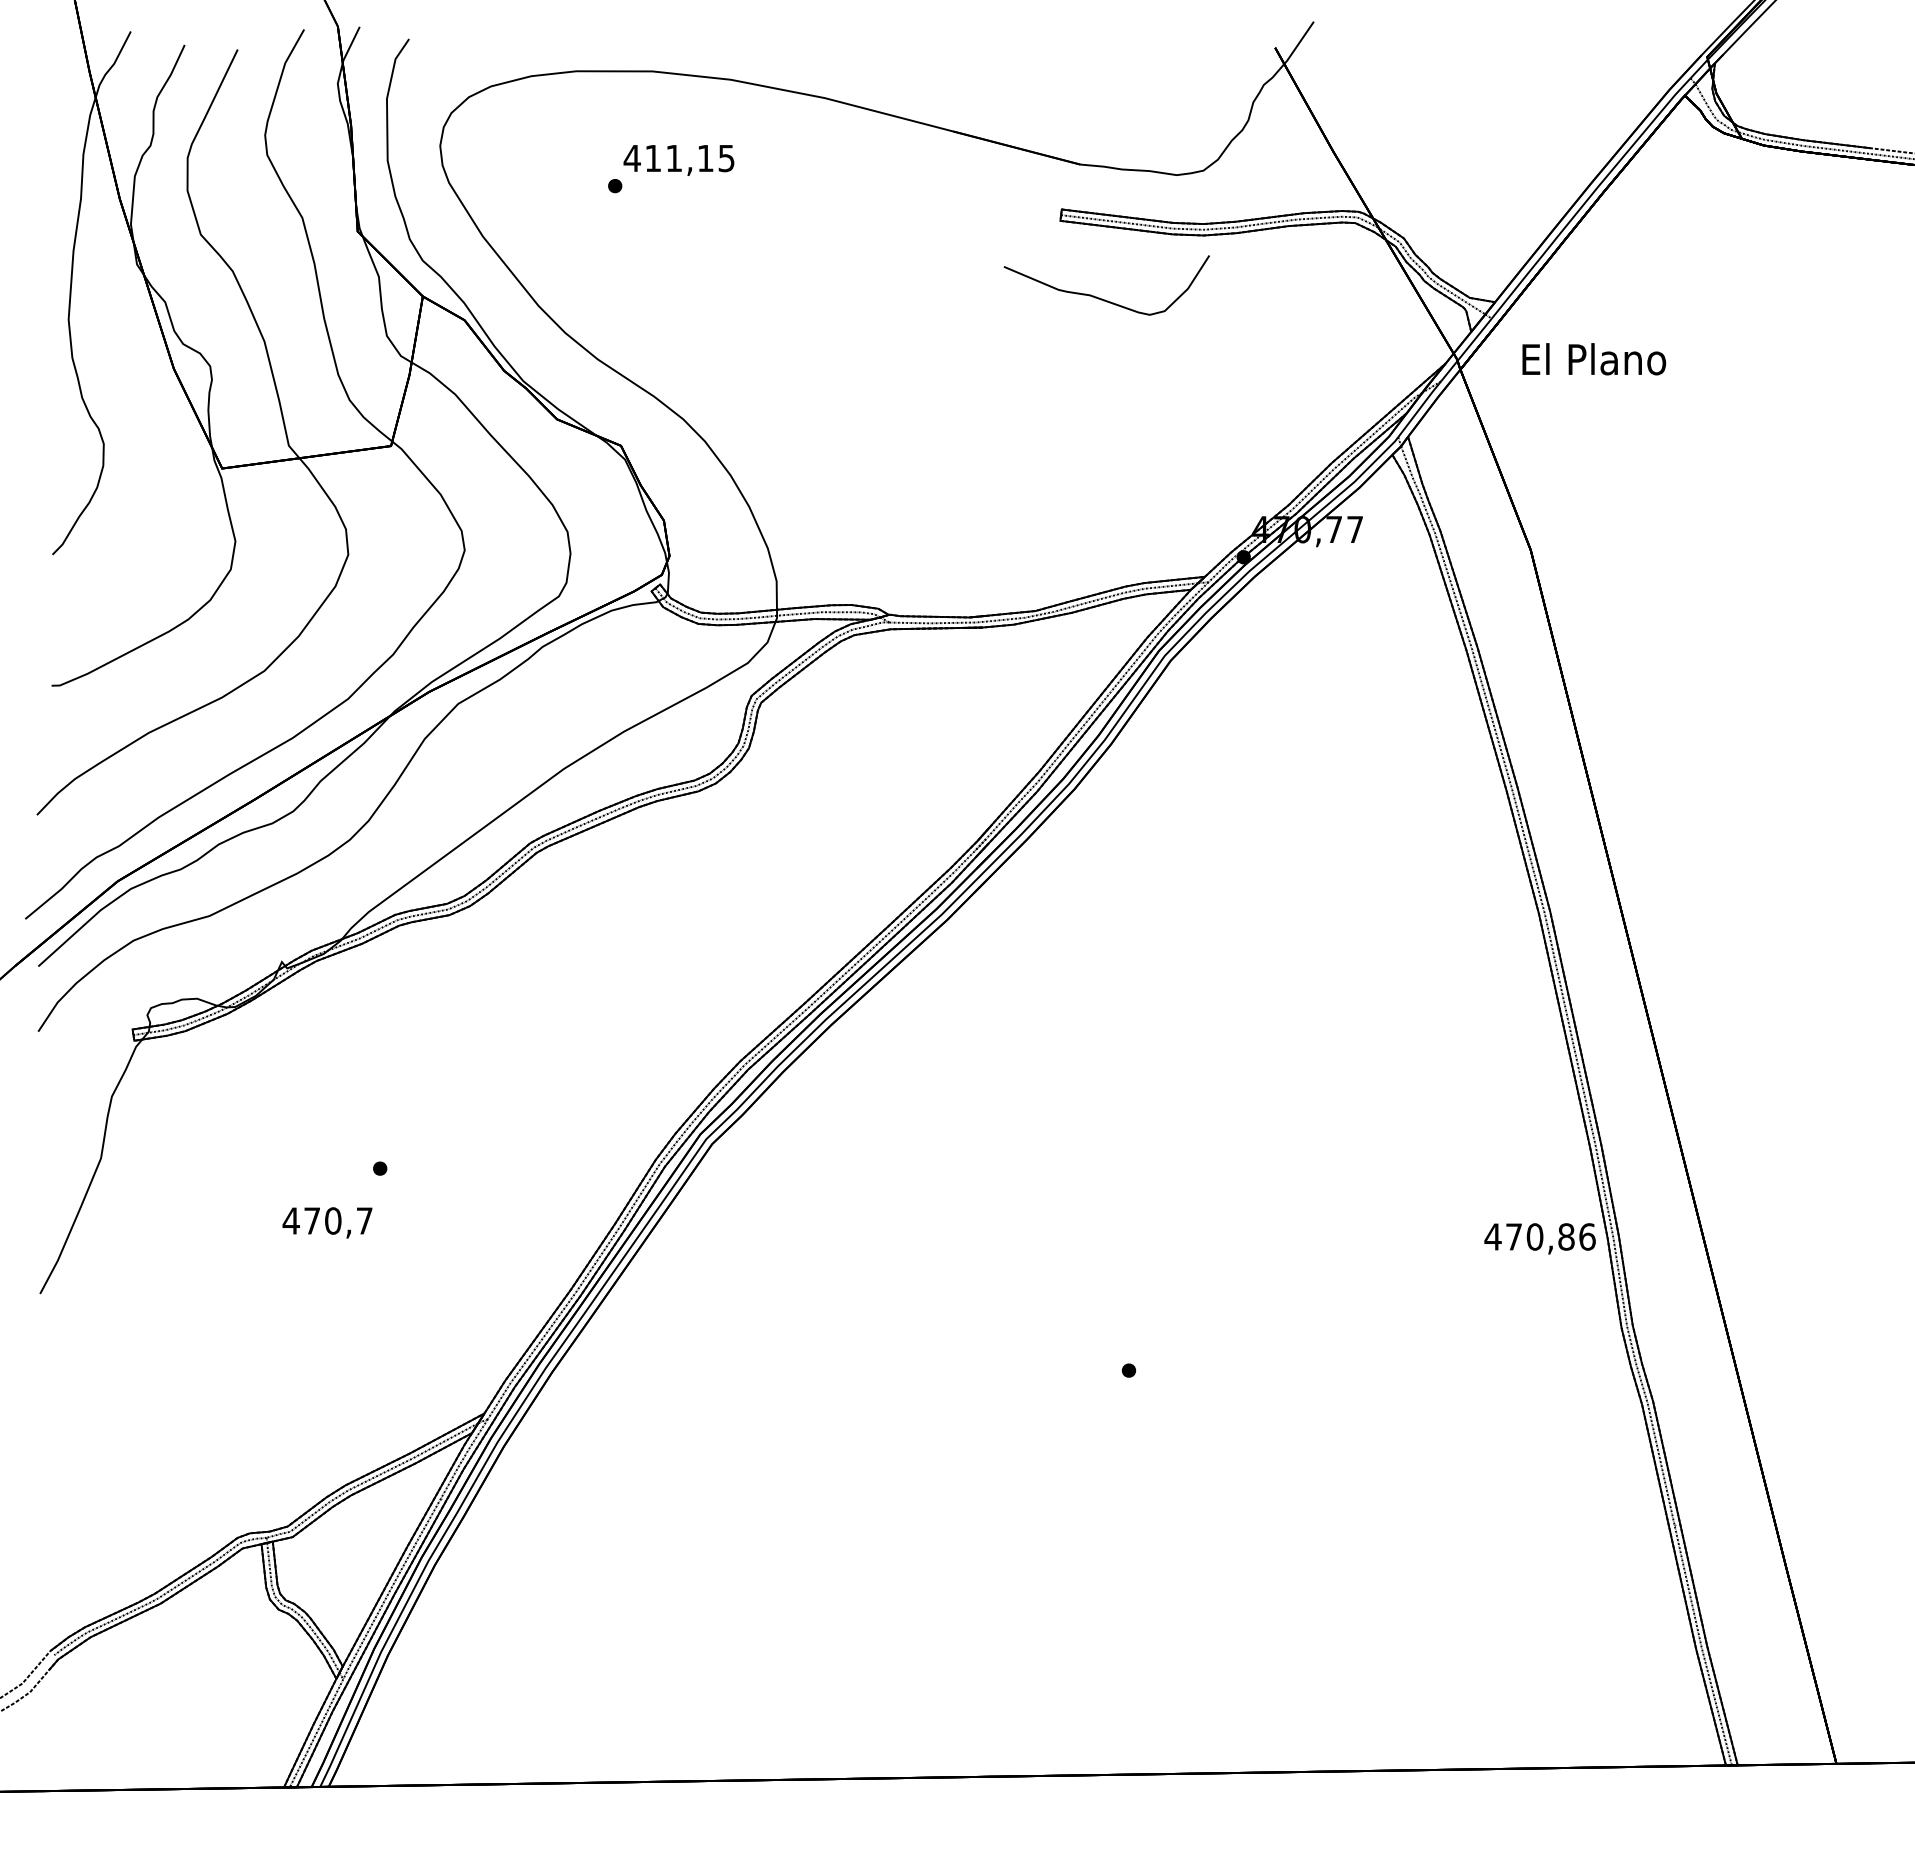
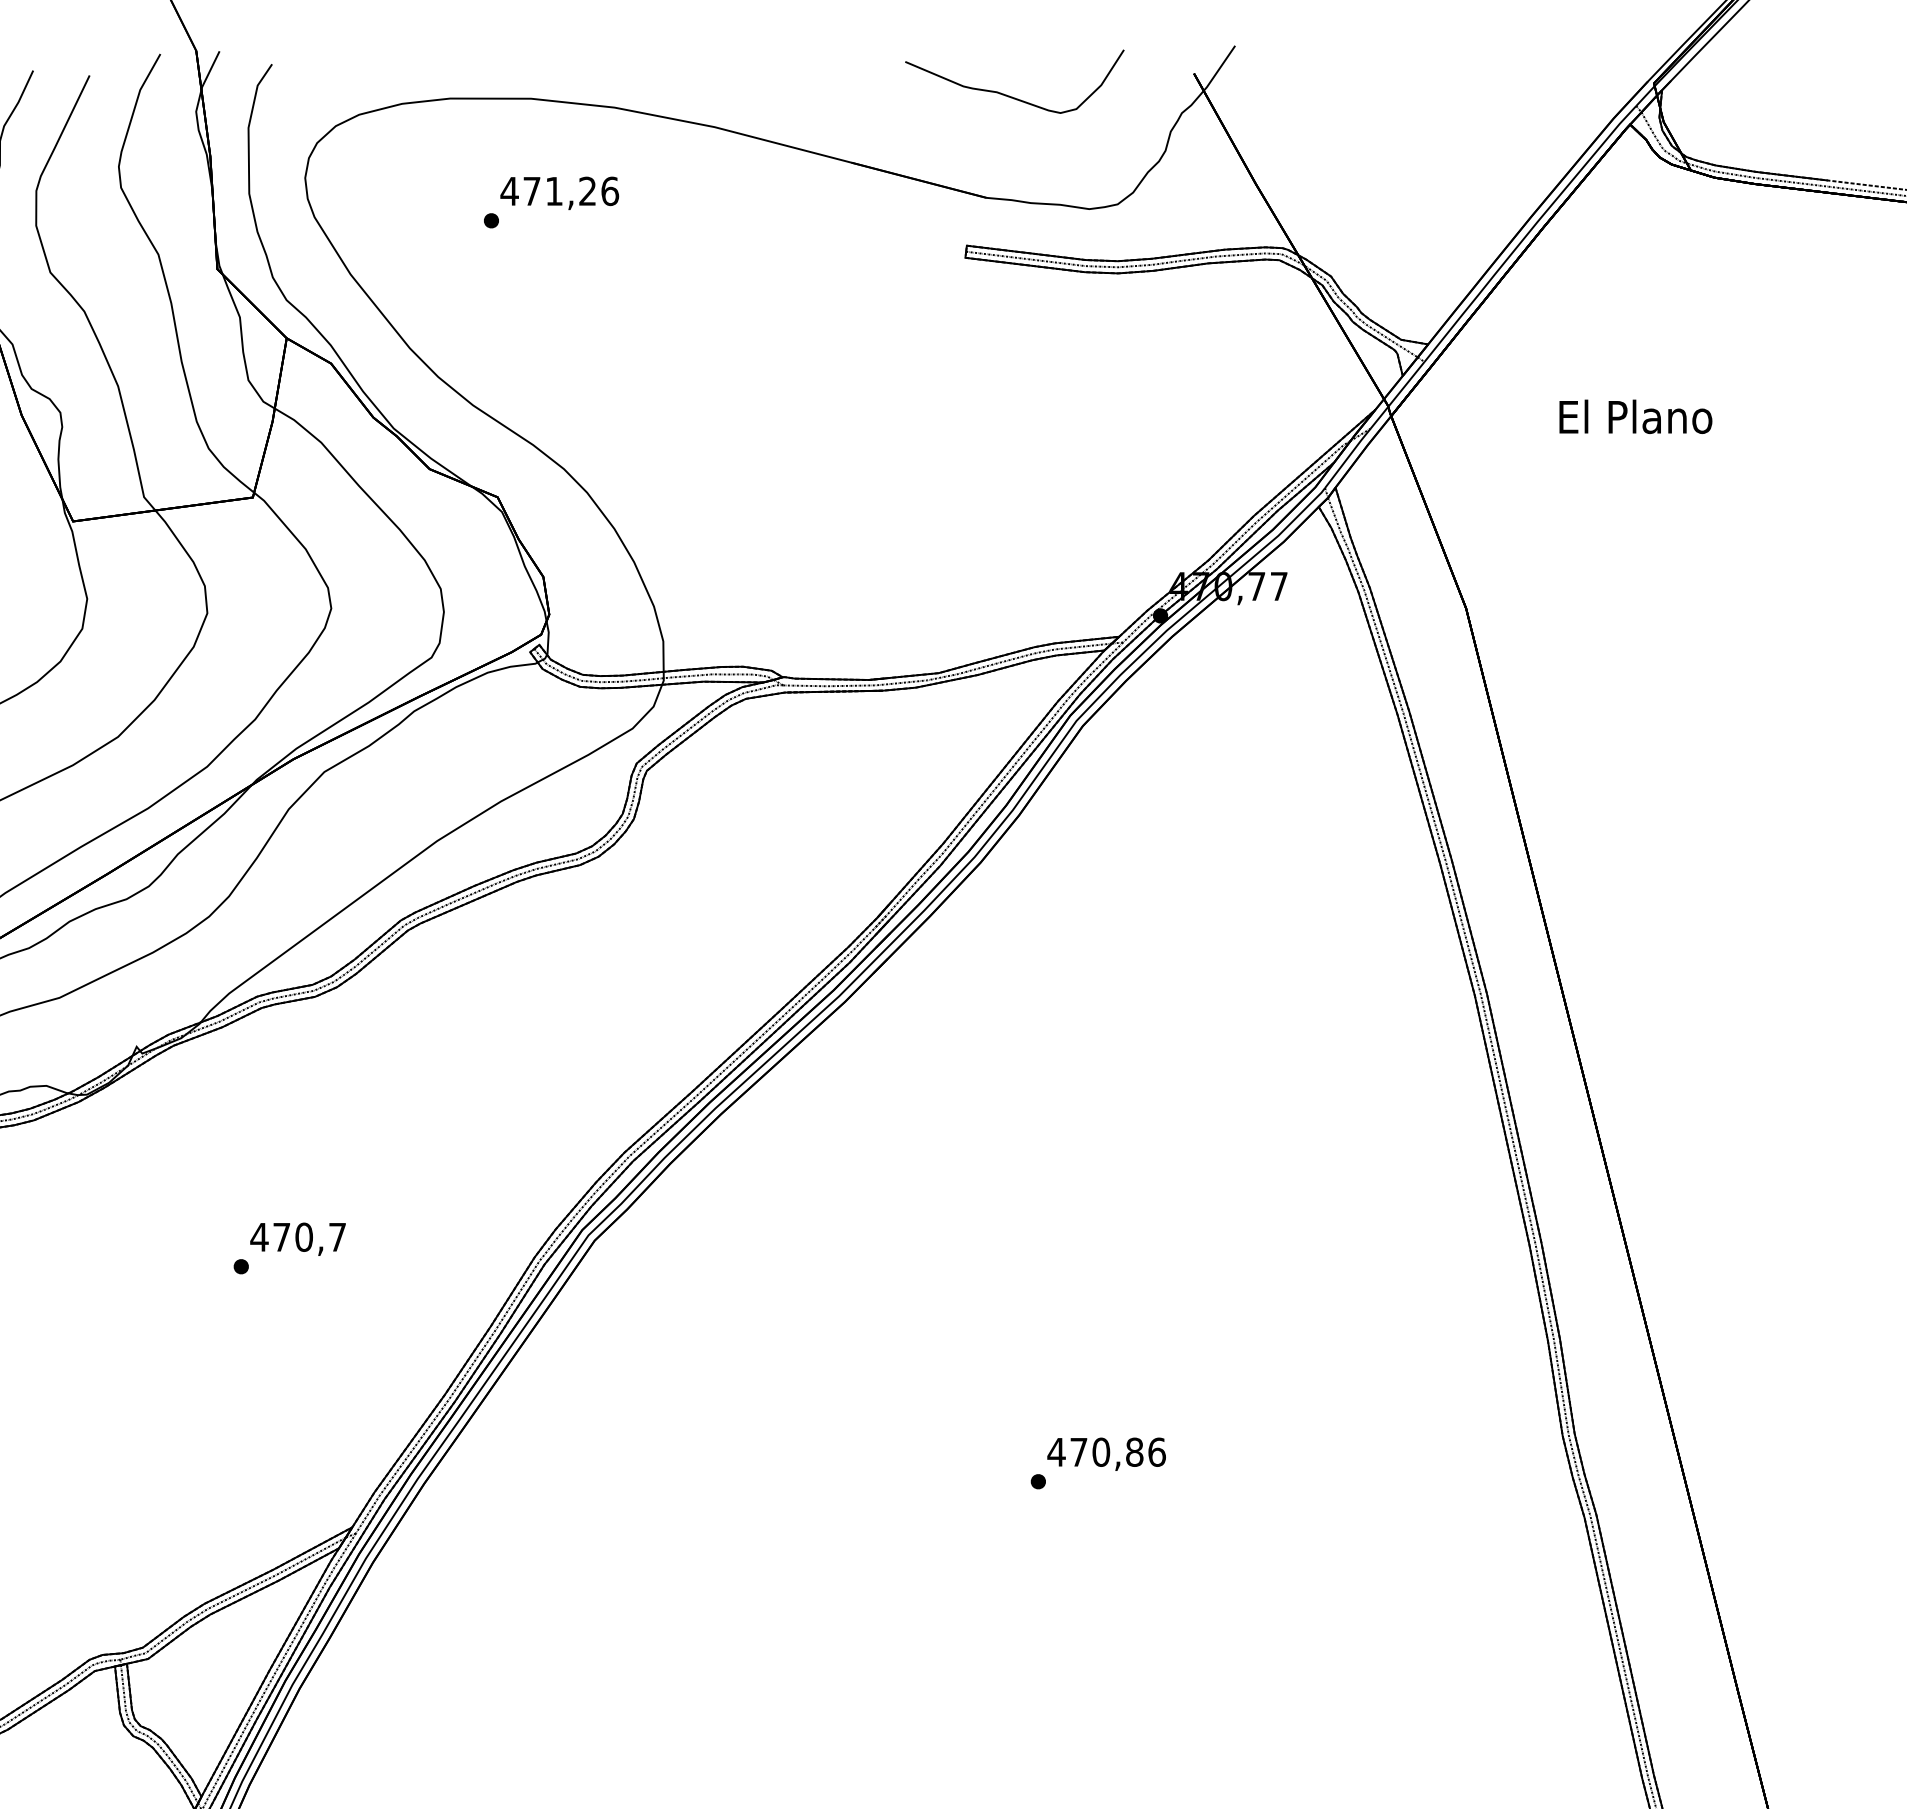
text: (690, 158) -> (571, 191), 411,15 -> 471,26
curve: (1102, 298) -> (1010, 95), moved
text: (1594, 359) -> (1636, 417), moved
text: (327, 1222) -> (298, 1238), moved
text: (1539, 1238) -> (1106, 1453), moved

